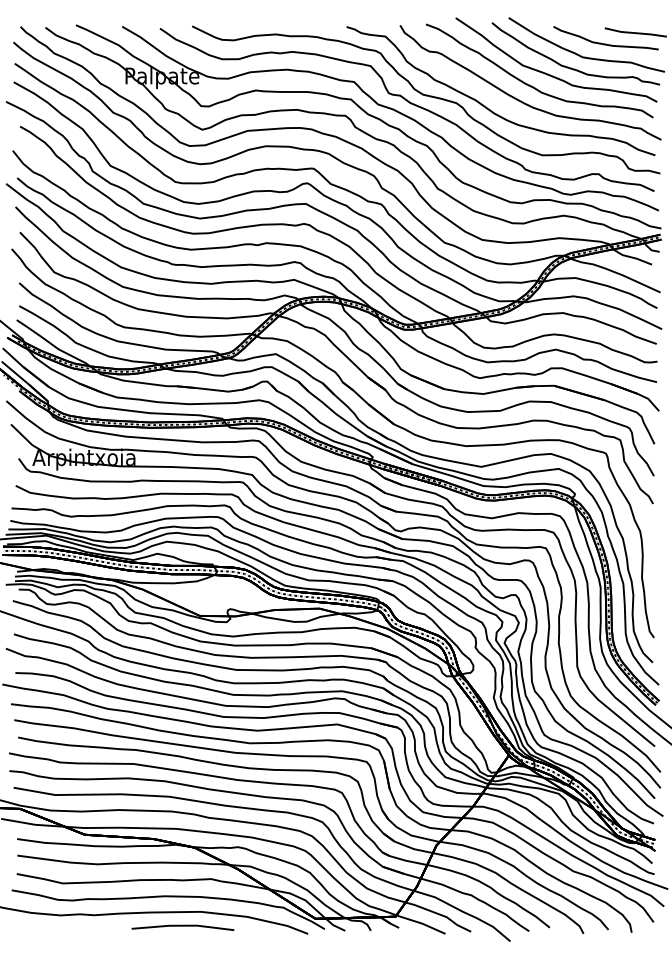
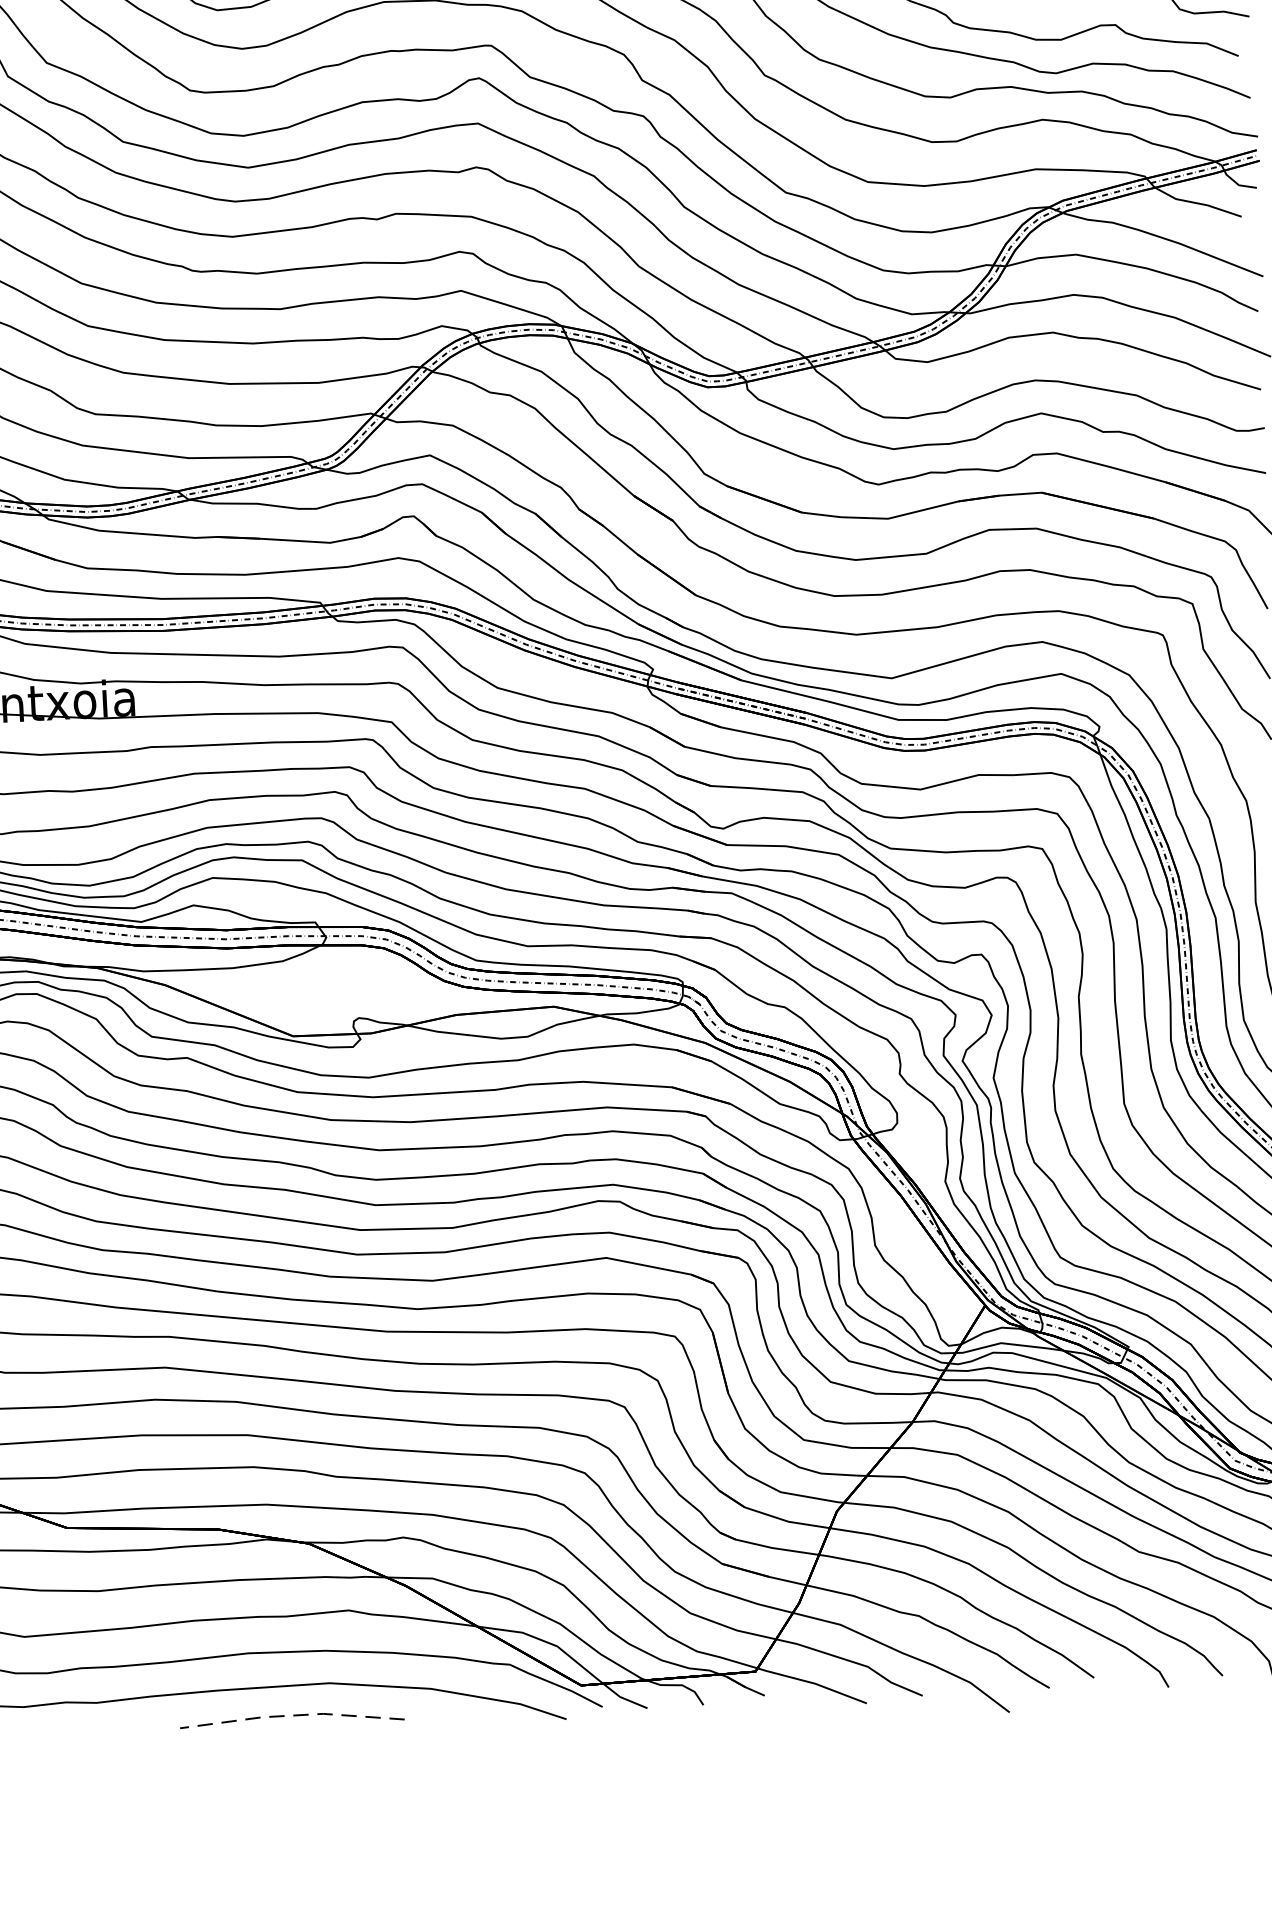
line: (182, 925) -> (290, 1715), solid -> dashed

